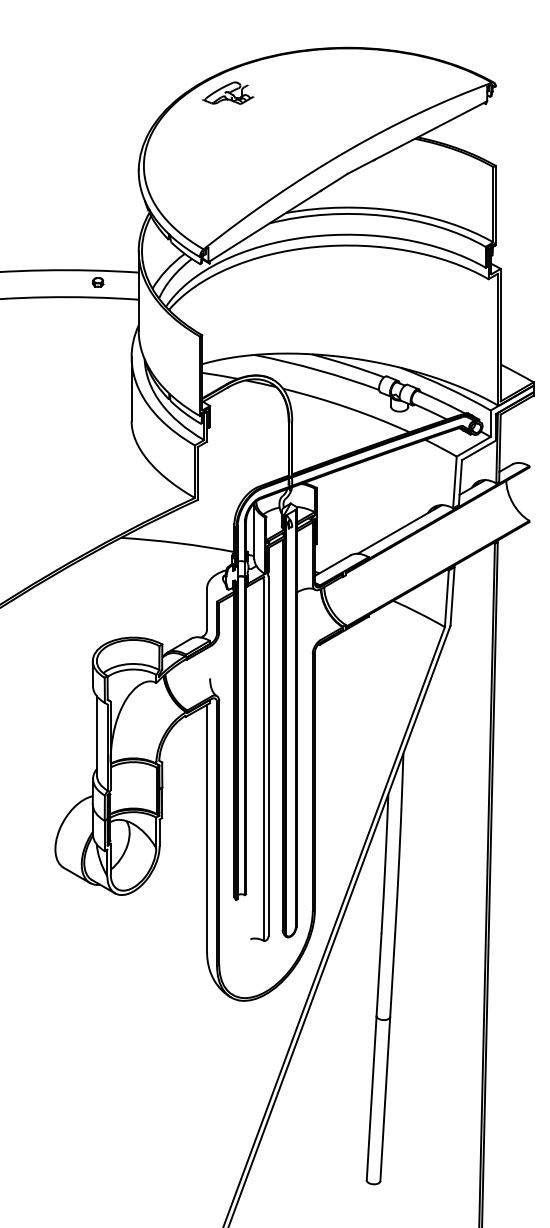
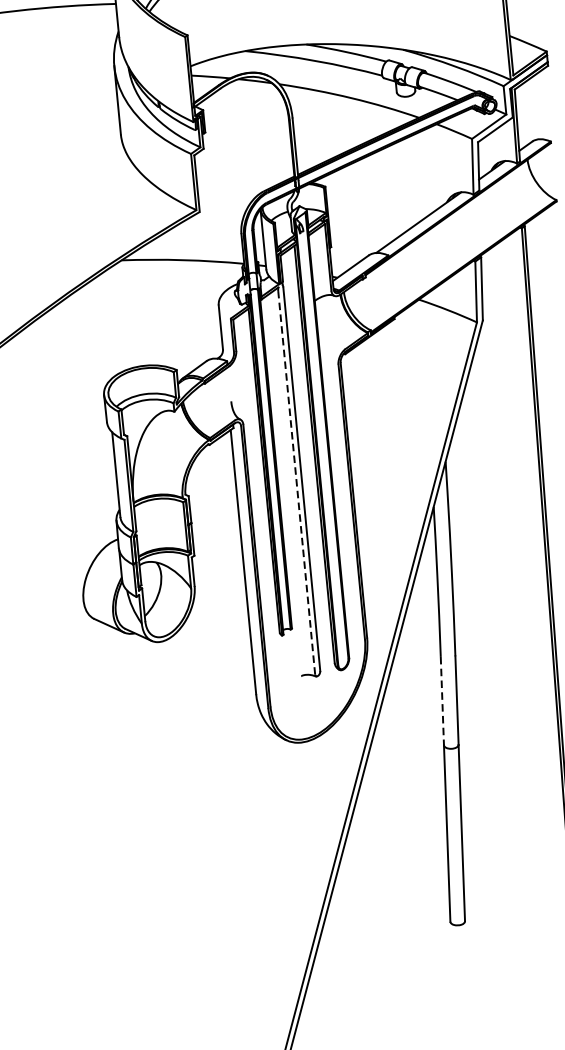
line: (263, 759) -> (296, 482), solid -> dashed
line: (379, 975) -> (442, 701), solid -> dashed

